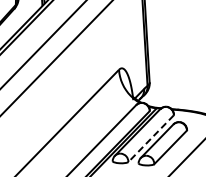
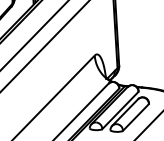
line: (151, 138) -> (120, 110), dashed -> solid

